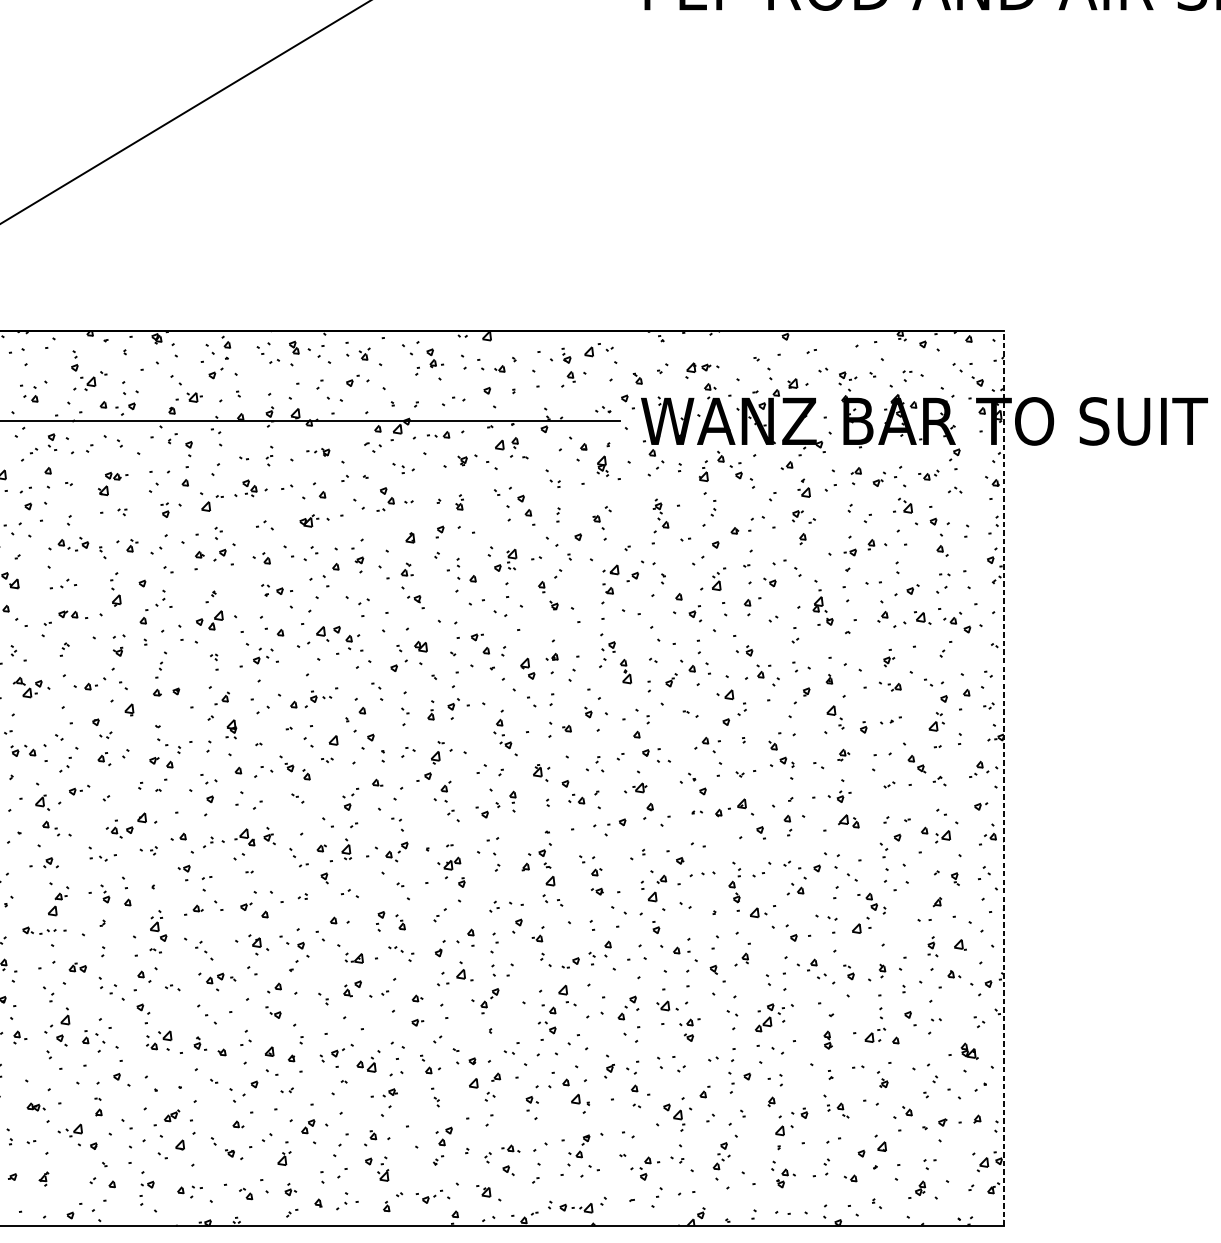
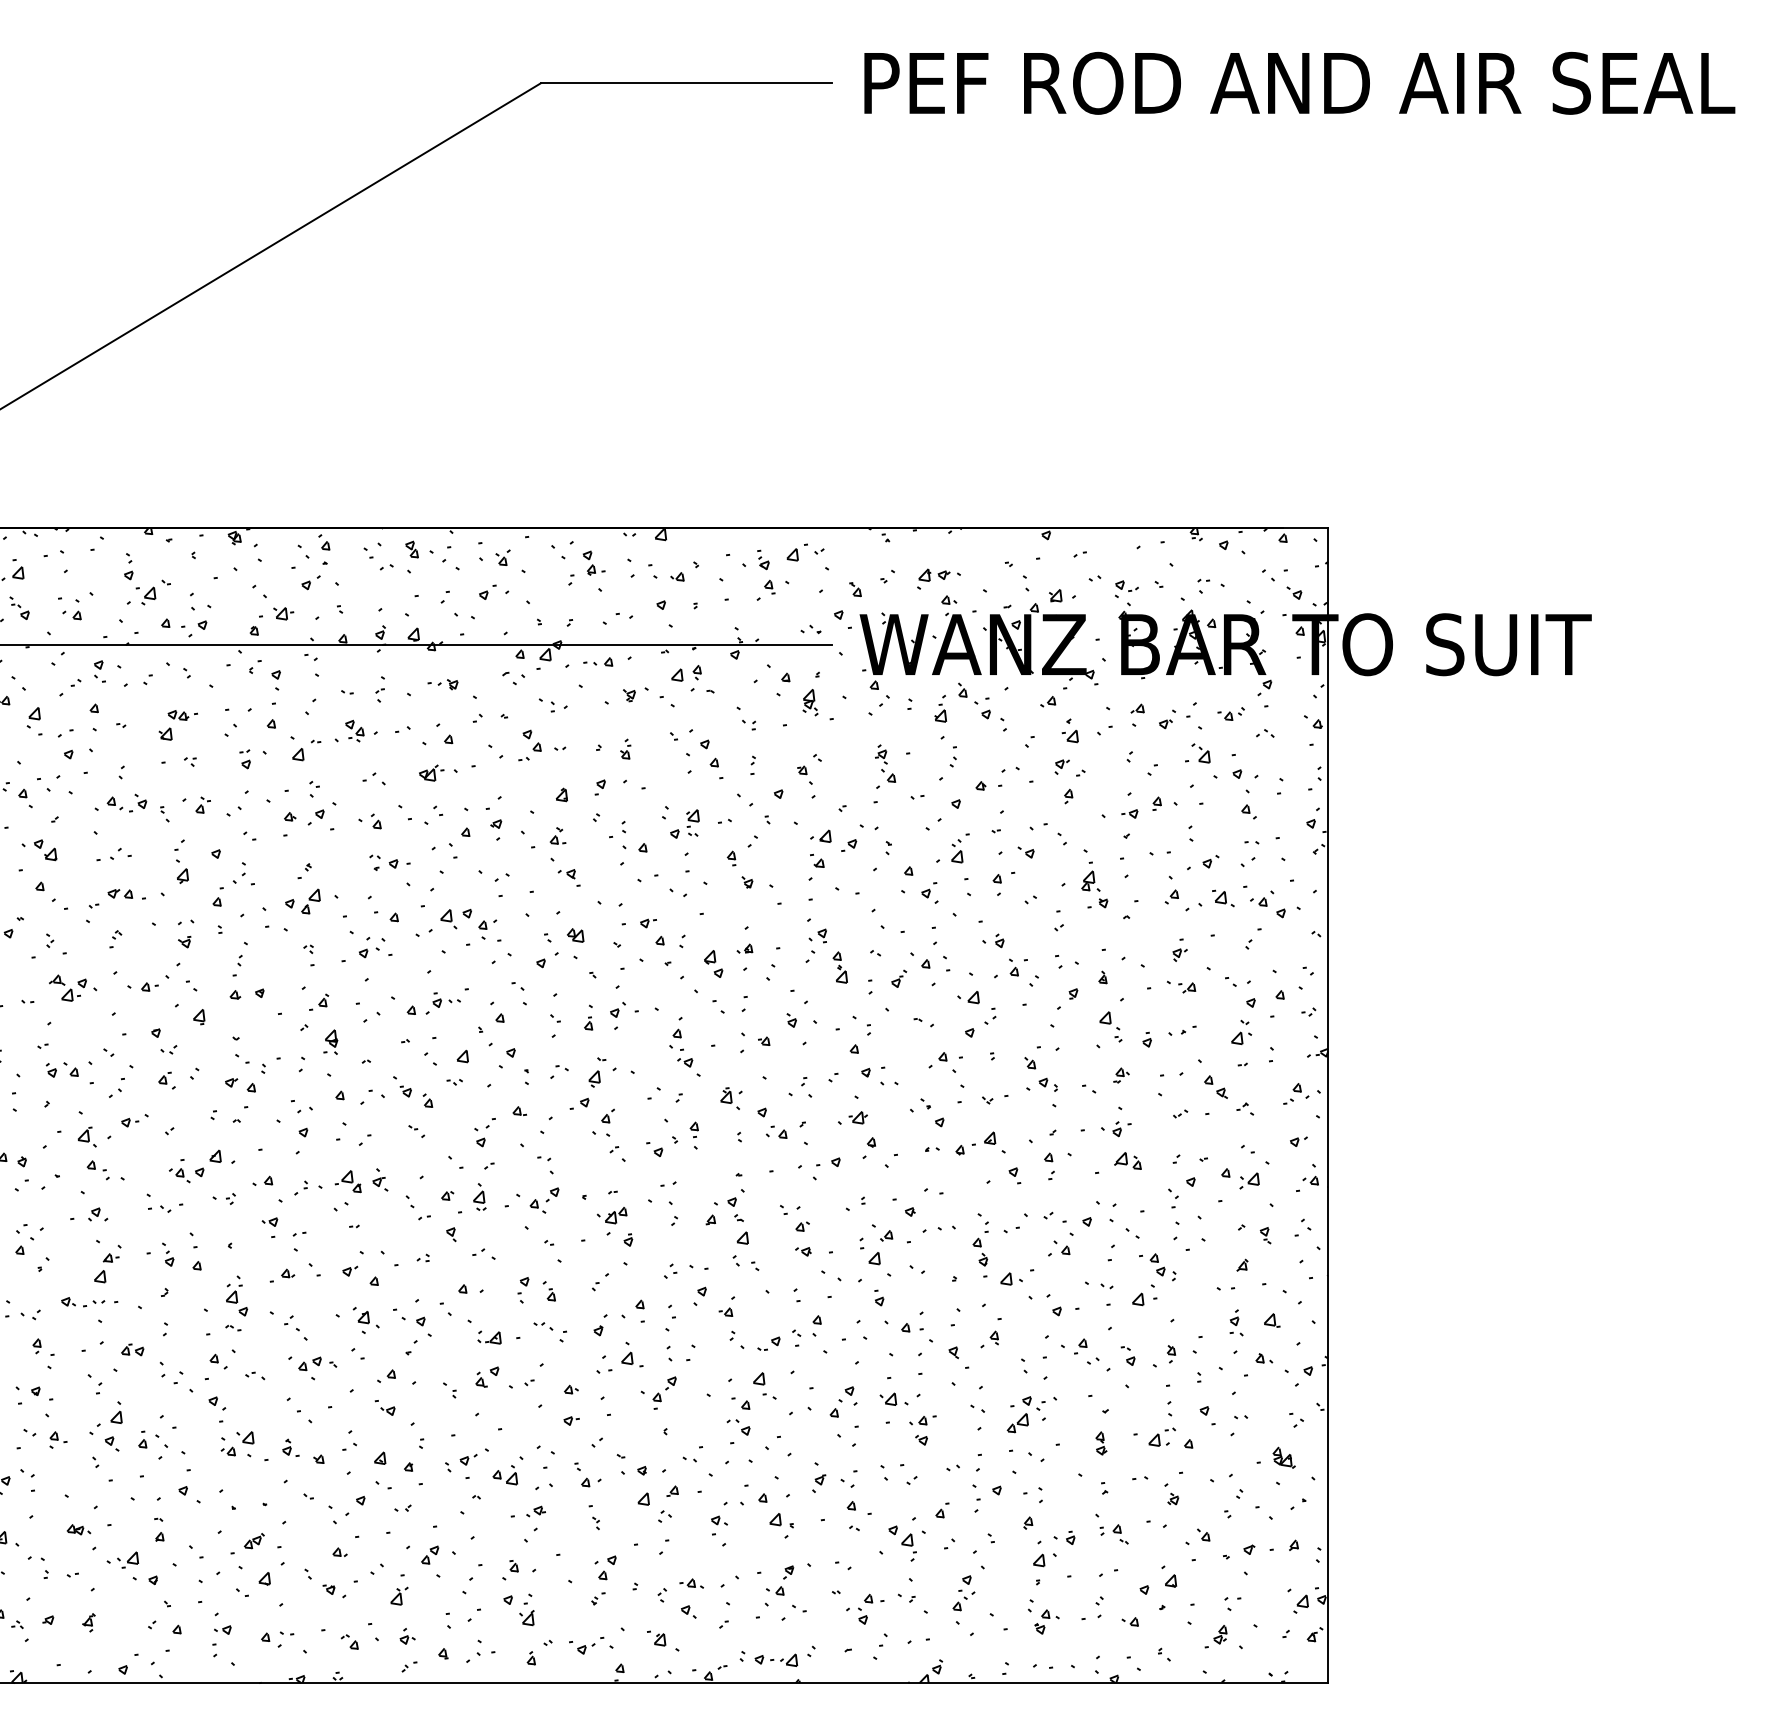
line: (1004, 778) -> (1328, 1105), dashed -> solid

